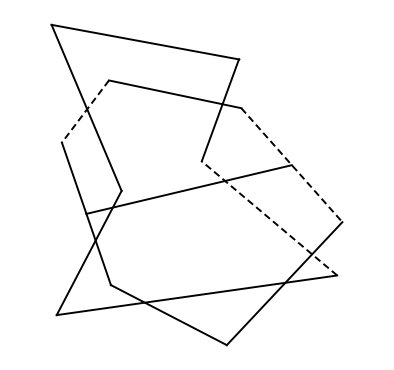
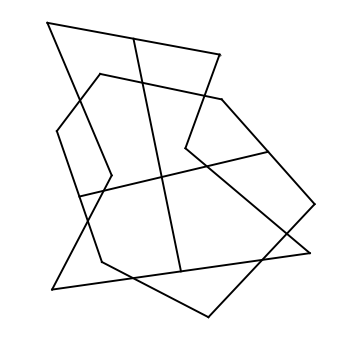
line: (85, 111) -> (78, 102), dashed -> solid
line: (292, 165) -> (268, 152), dashed -> solid
line: (170, 168) -> (156, 154), added
line: (269, 218) -> (247, 200), dashed -> solid

